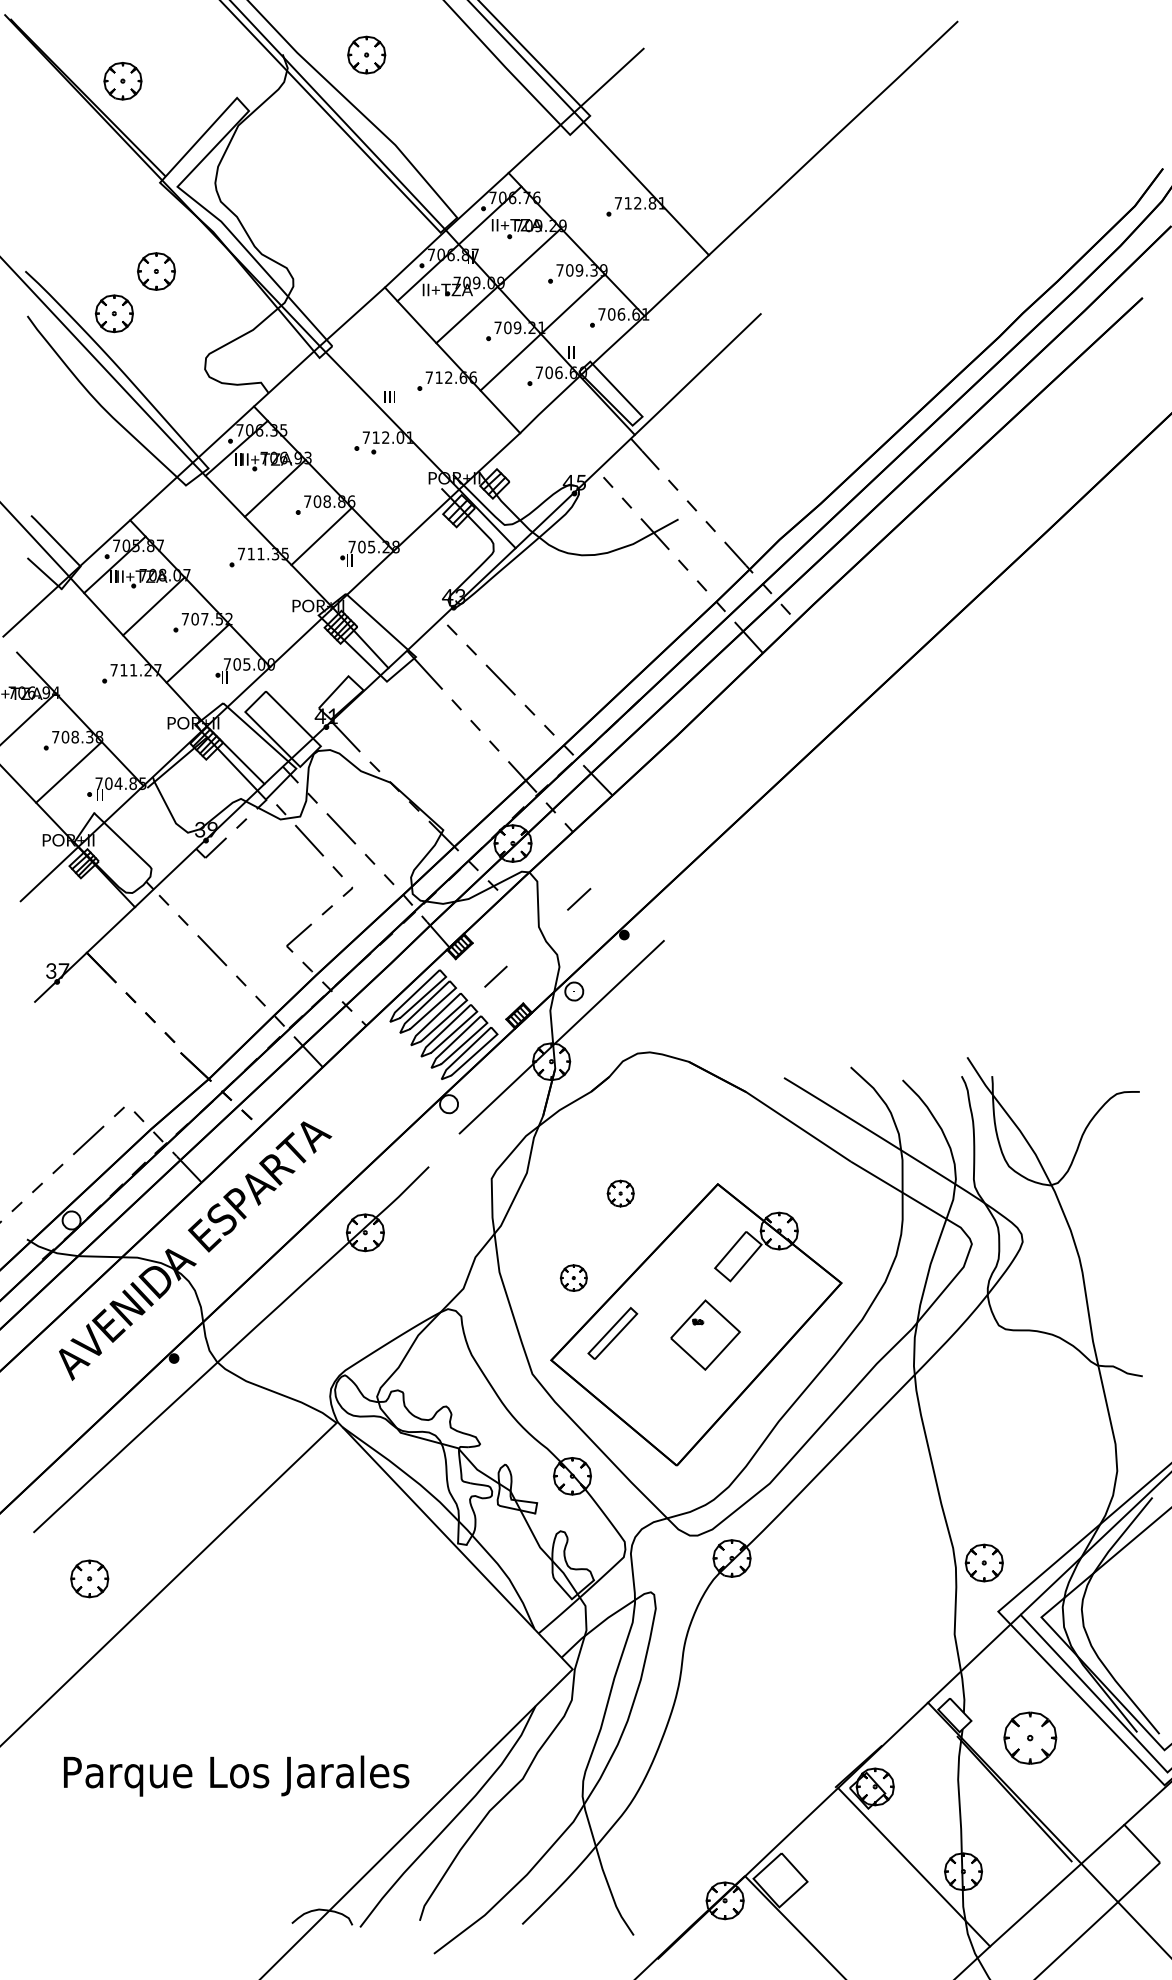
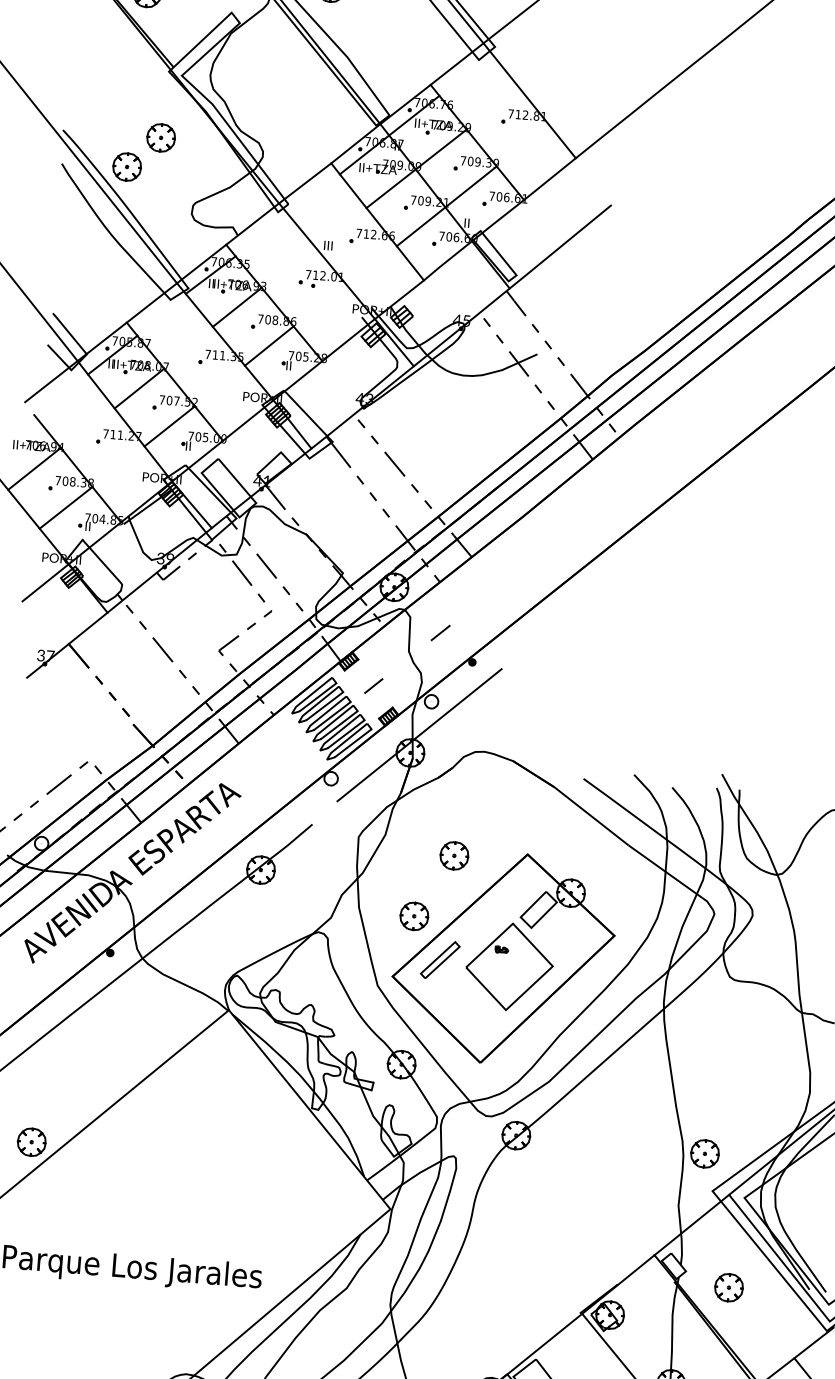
part: (620, 1193) -> (454, 855), size x1.43
part: (573, 1277) -> (414, 915), size x1.43
part: (705, 1334) -> (509, 966), size x1.67
part: (89, 1578) -> (31, 1141), moved
part: (1029, 1737) -> (728, 1287), size x0.71

